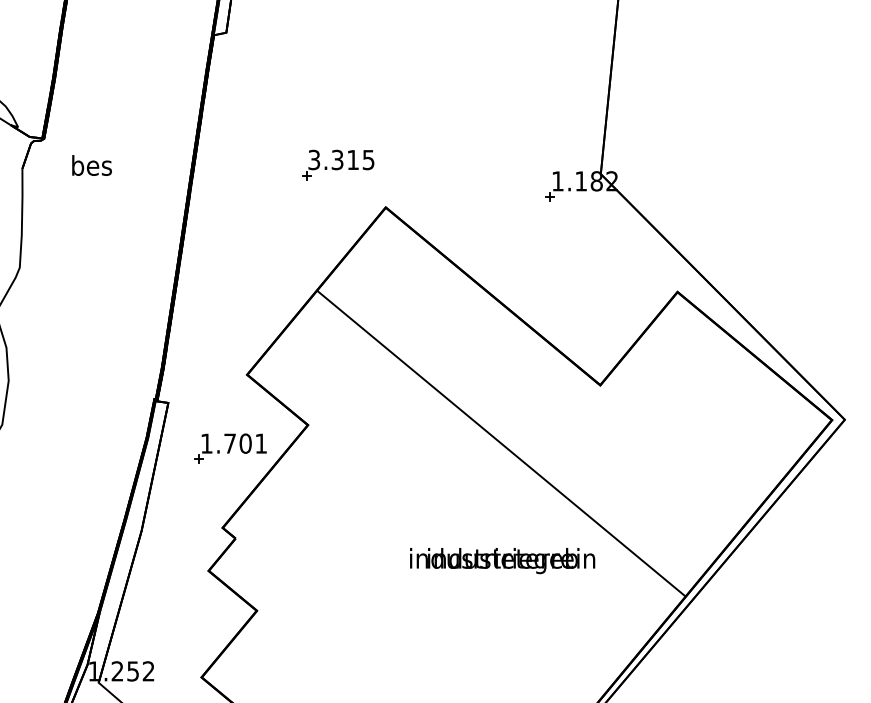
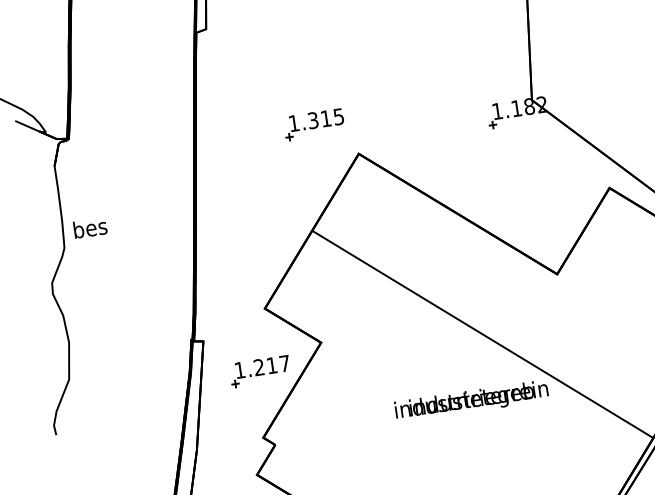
text: (314, 159) -> (294, 122), 3.315 -> 1.315
text: (91, 165) -> (89, 228), moved
text: (245, 443) -> (271, 365), 1.701 -> 1.217
text: (502, 561) -> (471, 401), moved

